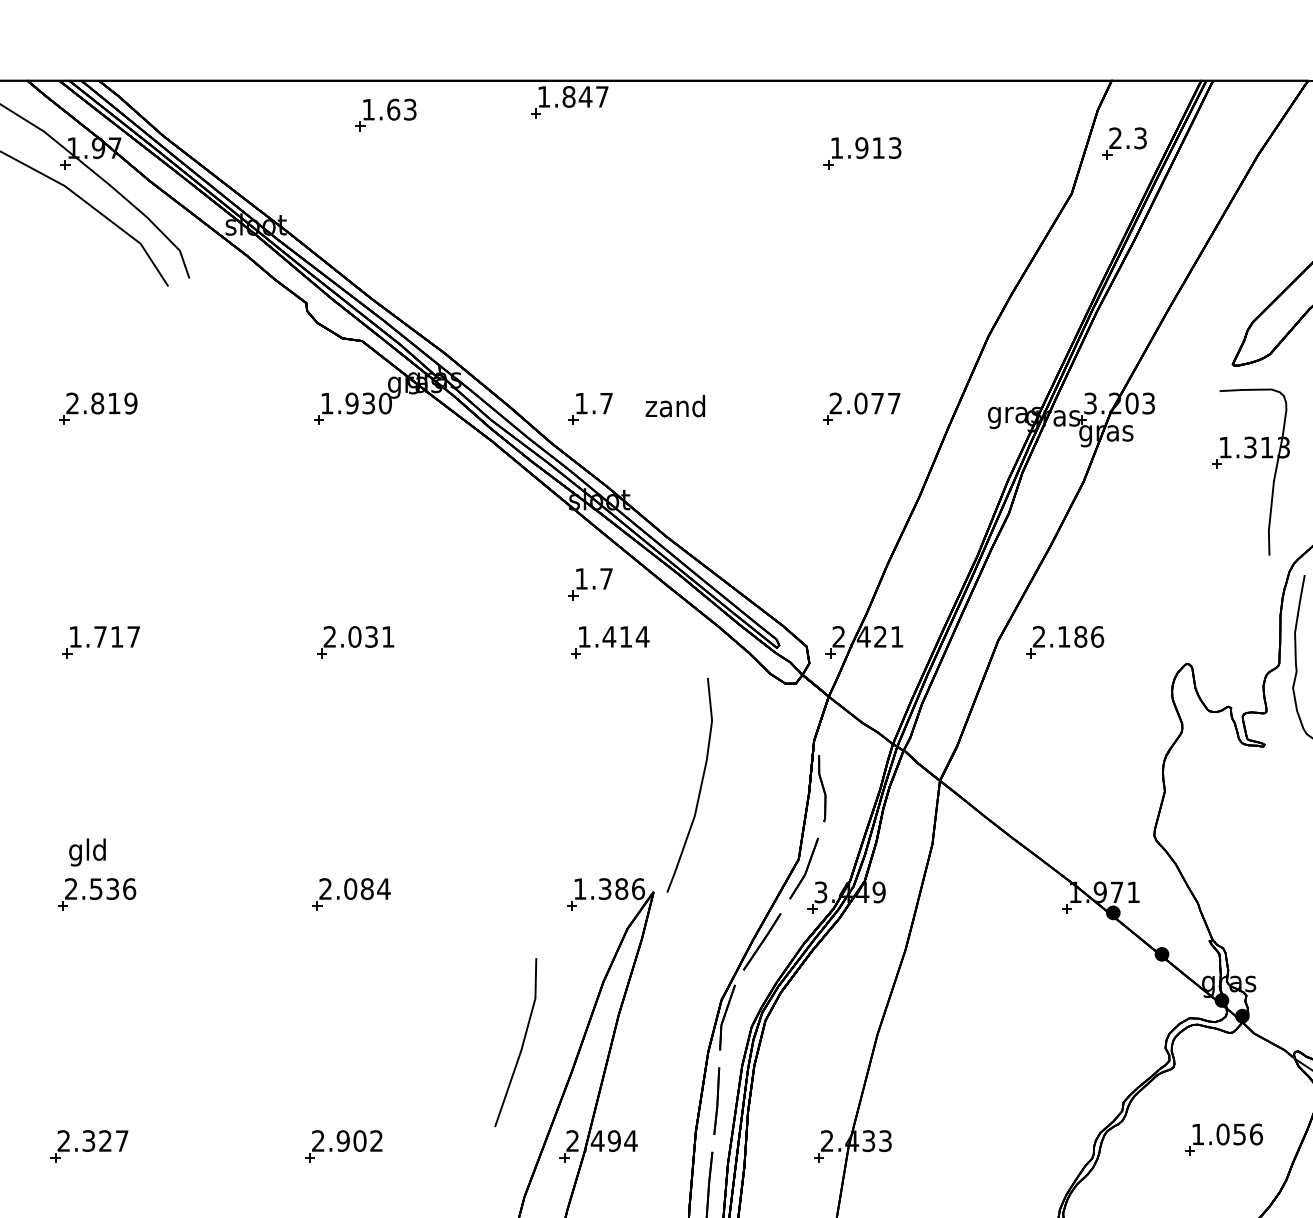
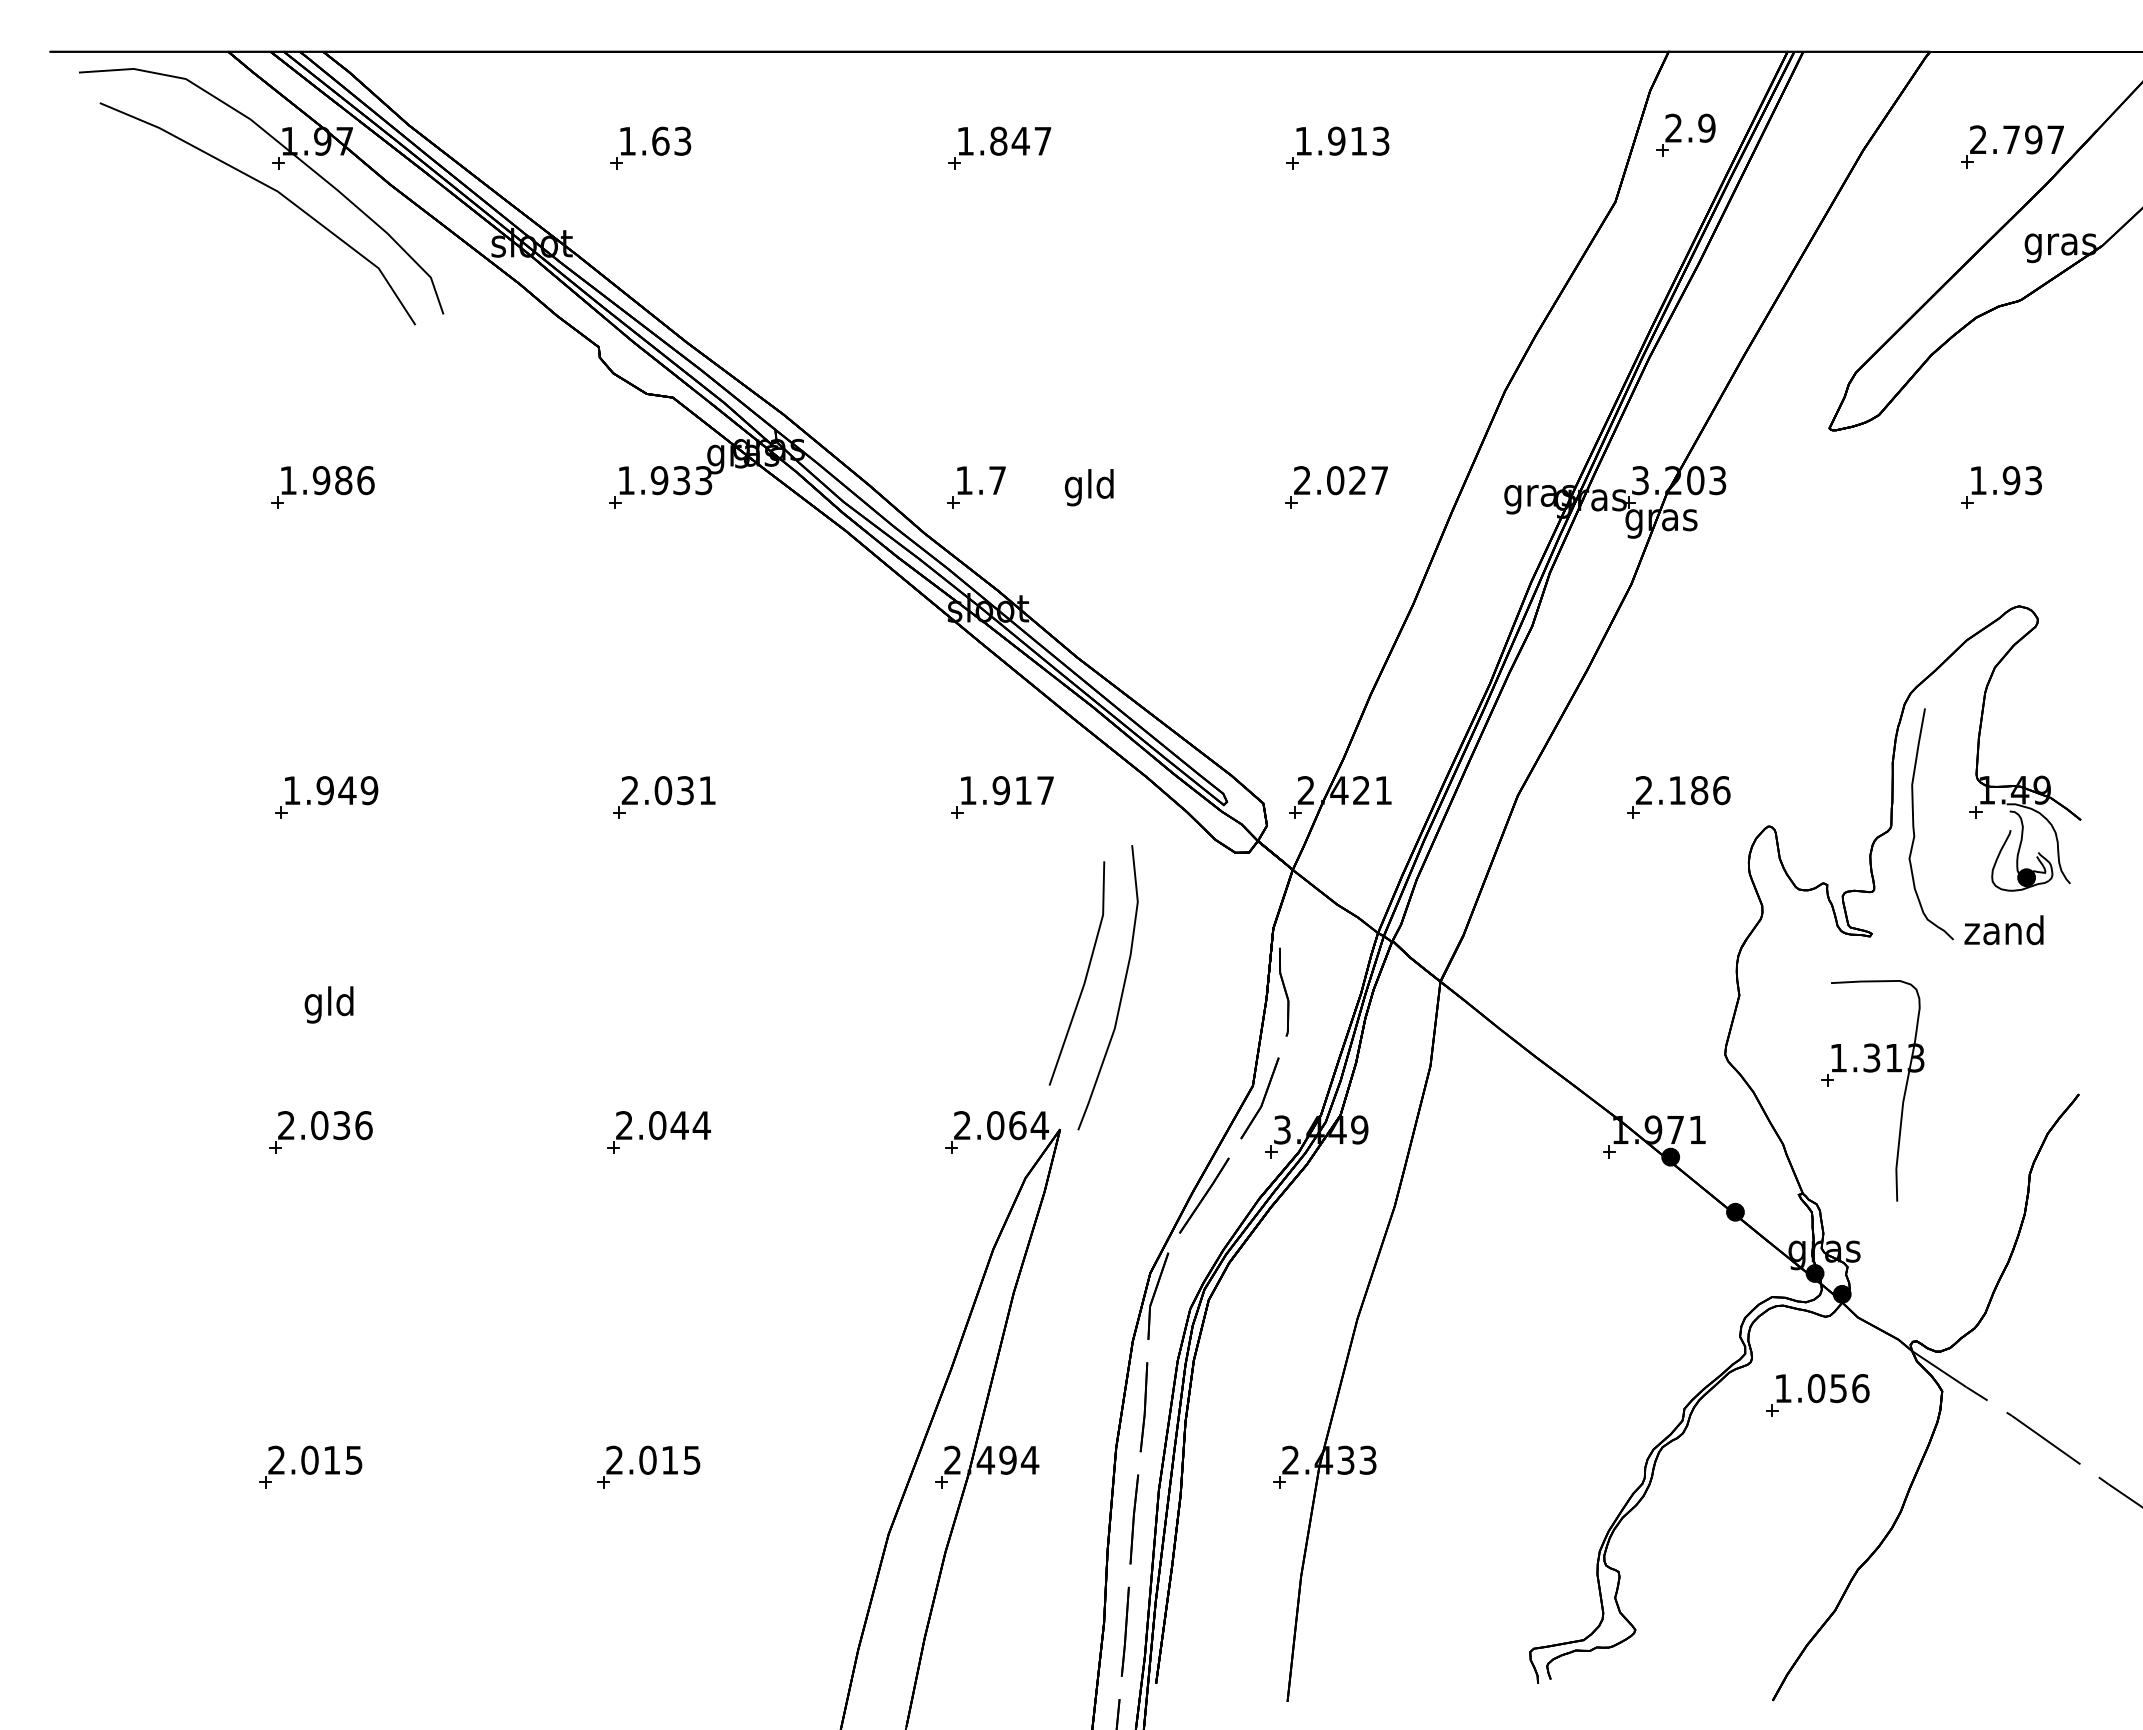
part: (569, 101) -> (999, 147), moved
part: (385, 114) -> (650, 147), moved
text: (1140, 137) -> (1706, 127), 2.3 -> 2.9
text: (102, 403) -> (327, 480), 2.819 -> 1.986
text: (385, 403) -> (703, 480), 1.930 -> 1.933
text: (877, 403) -> (1357, 480), 2.077 -> 2.027
text: (674, 408) -> (1088, 487), zand -> gld
part: (1250, 458) -> (1872, 1072), moved
part: (590, 584) -> (976, 720), removed
text: (117, 636) -> (347, 790), 1.717 -> 1.949
text: (626, 636) -> (1023, 790), 1.414 -> 1.917
part: (1064, 642) -> (1678, 797), moved
text: (87, 852) -> (328, 1004), moved
text: (96, 889) -> (319, 1125), 2.536 -> 2.036
text: (367, 889) -> (679, 1125), 2.084 -> 2.044
text: (609, 889) -> (1001, 1125), 1.386 -> 2.064
line: (522, 1044) -> (1085, 975), moved
part: (1223, 1139) -> (1817, 1395), moved
text: (105, 1140) -> (331, 1459), 2.327 -> 2.015
text: (359, 1140) -> (669, 1459), 2.902 -> 2.015

